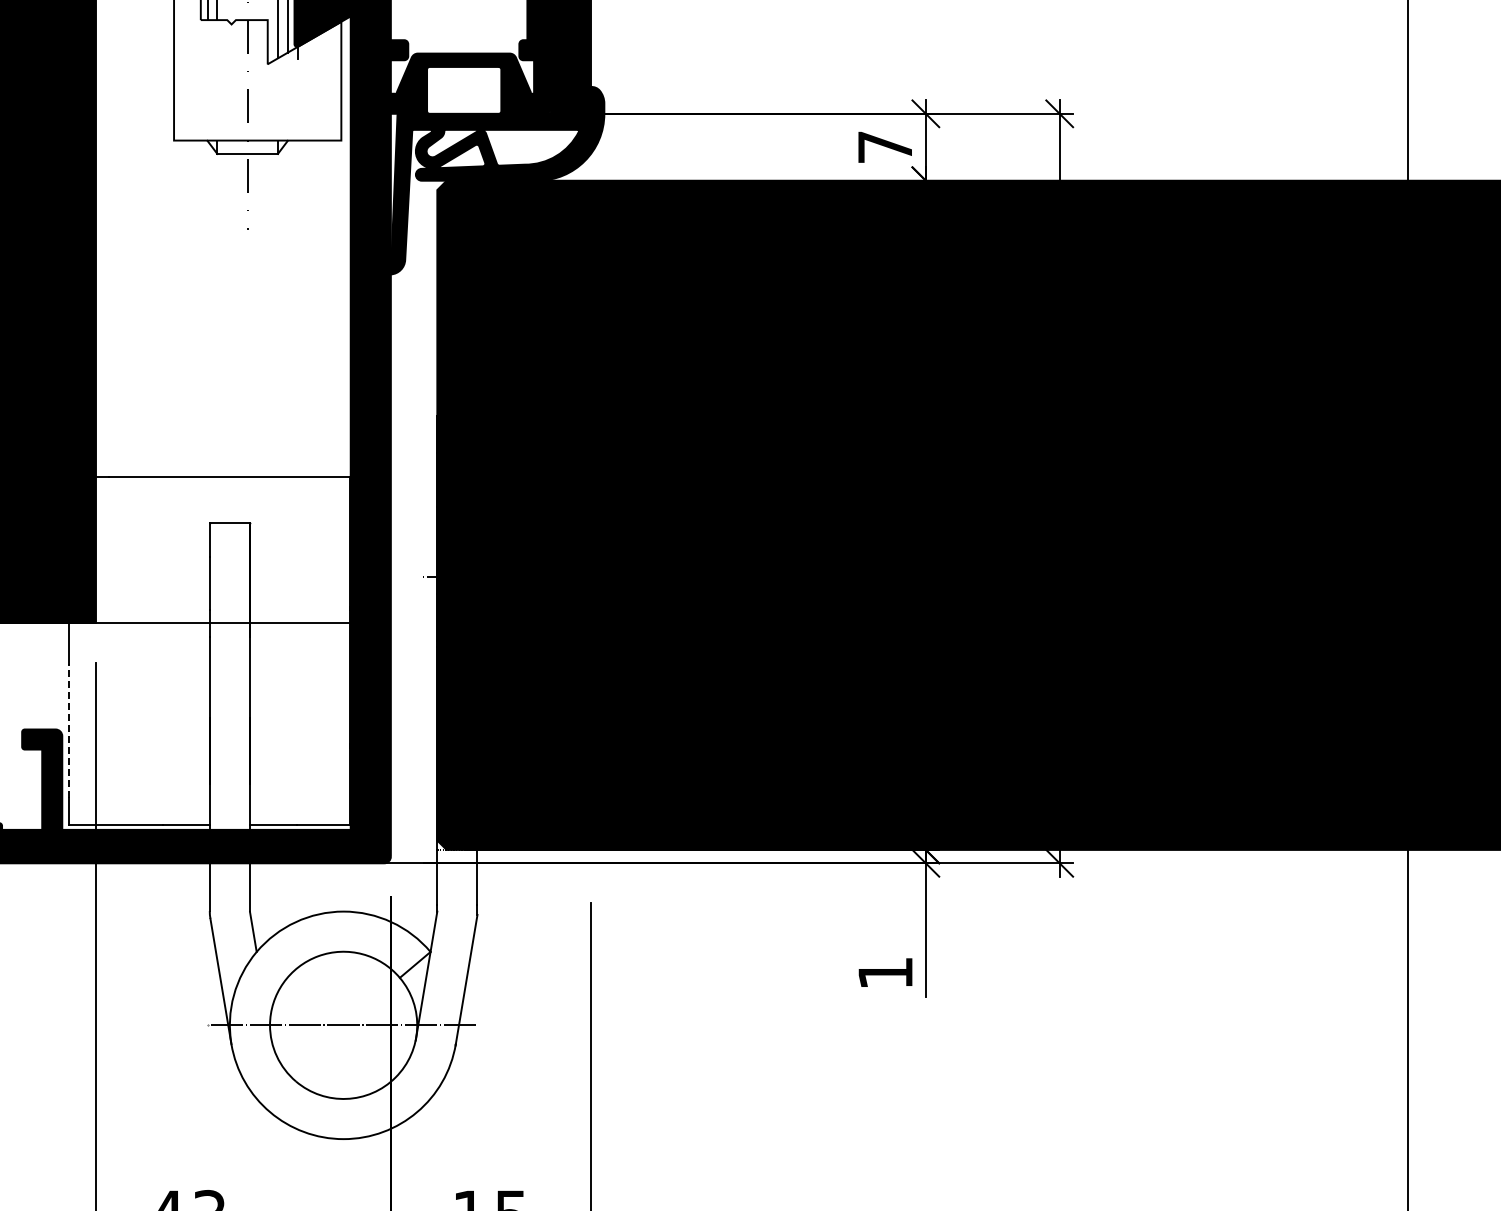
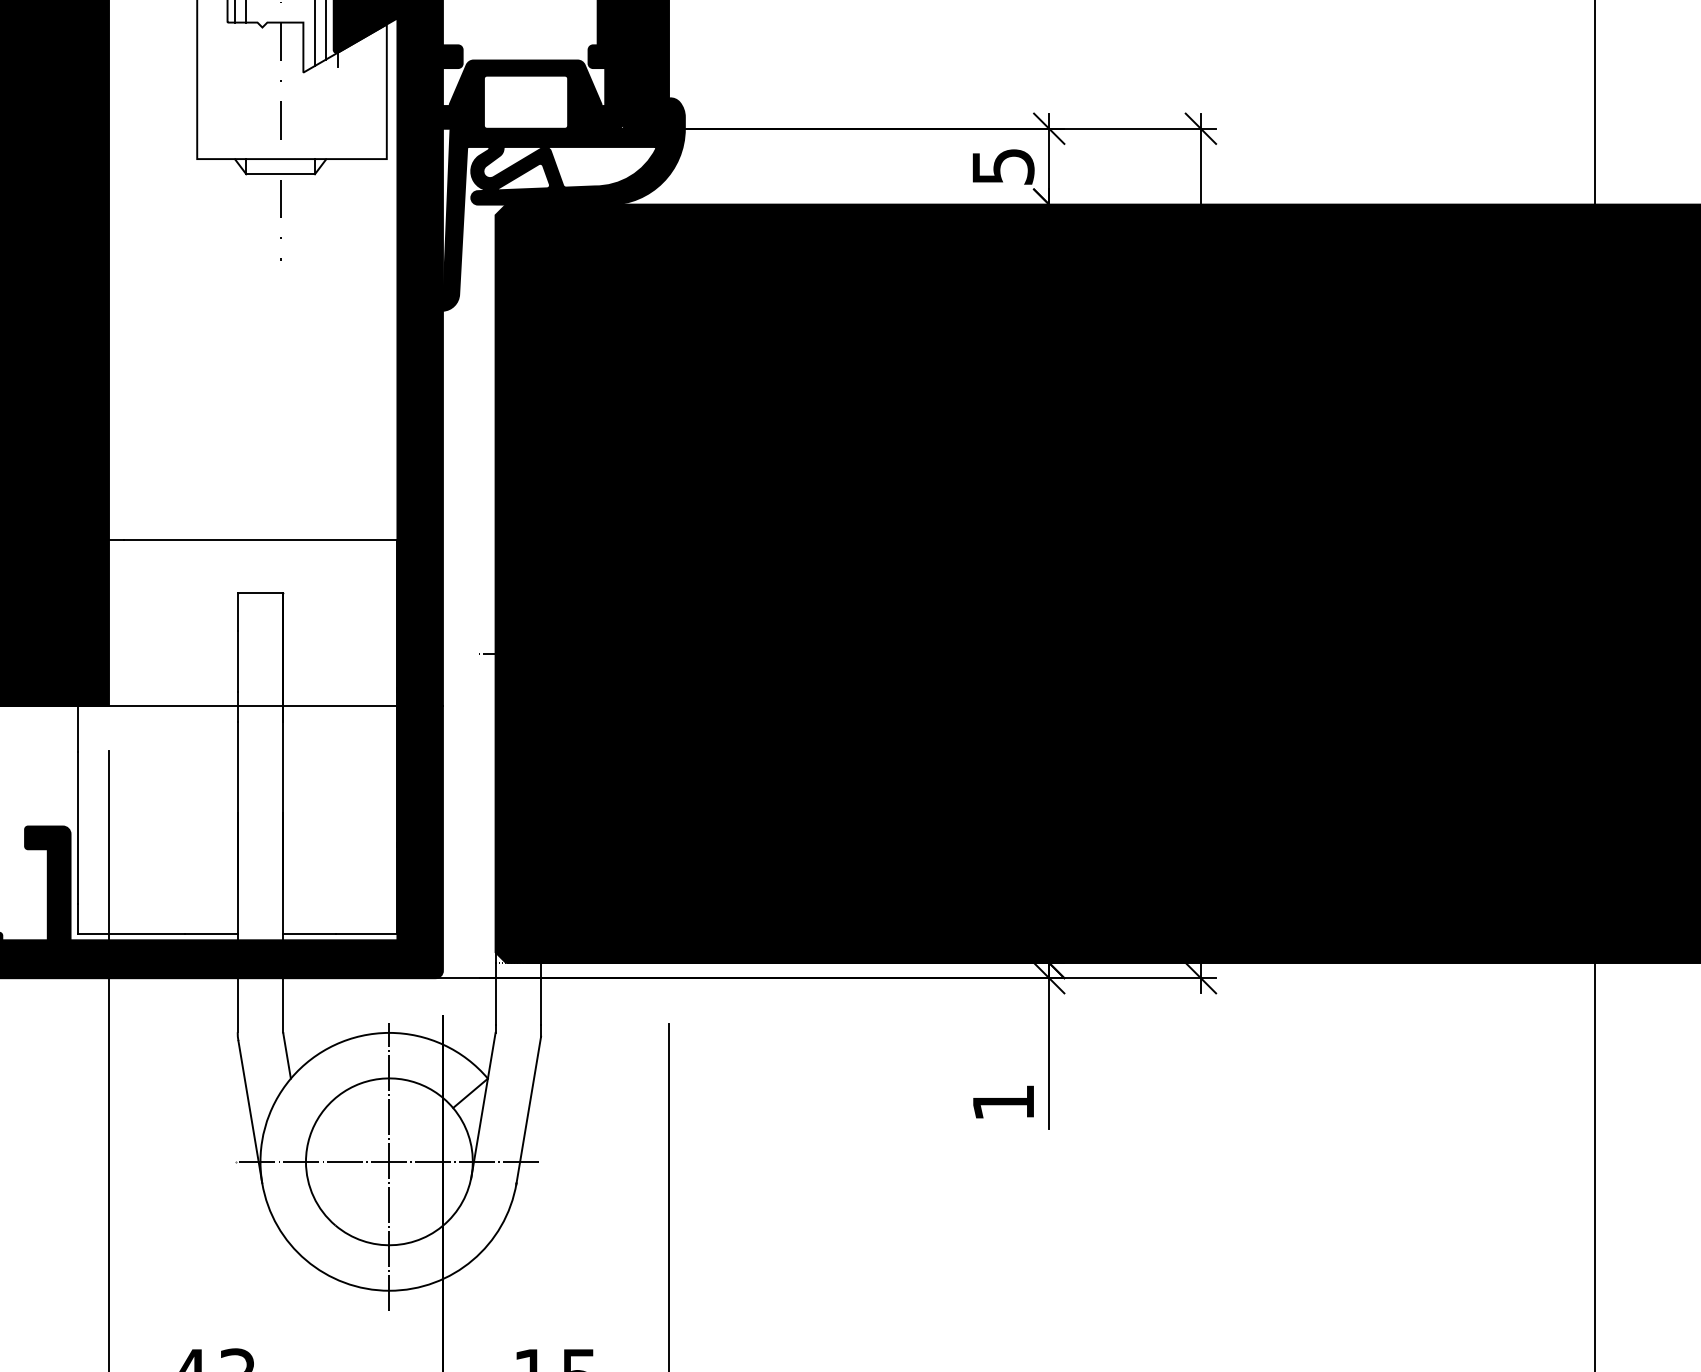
text: (885, 147) -> (1003, 166), 7 -> 5
line: (69, 730) -> (78, 827), dashed -> solid
line: (343, 1029) -> (389, 1166), added

